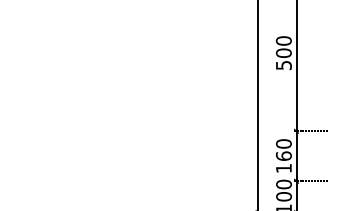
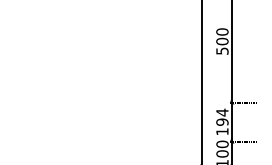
text: (283, 150) -> (222, 117), 160 -> 194

